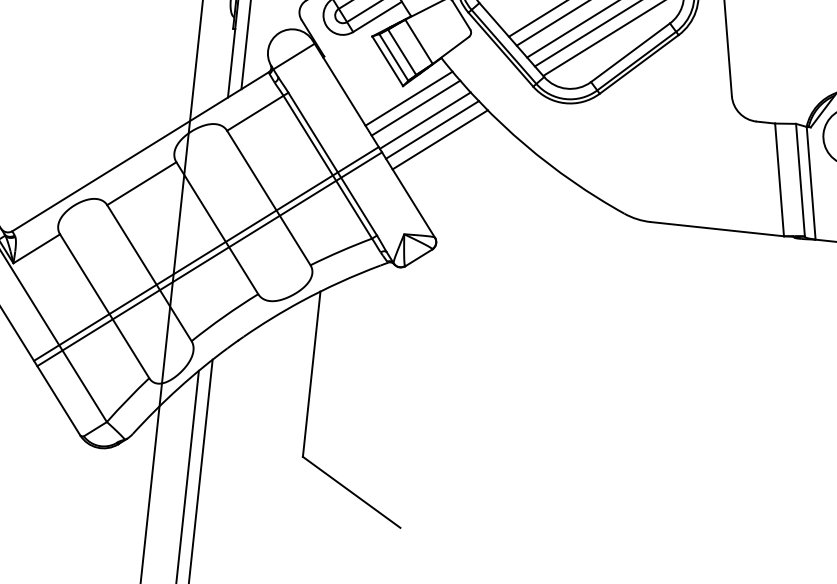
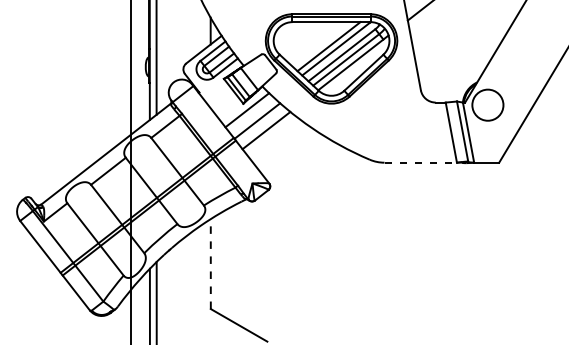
line: (415, 107) -> (251, 114), removed
line: (432, 129) -> (261, 125), removed
line: (718, 228) -> (421, 162), solid -> dashed
line: (311, 374) -> (210, 264), solid -> dashed

